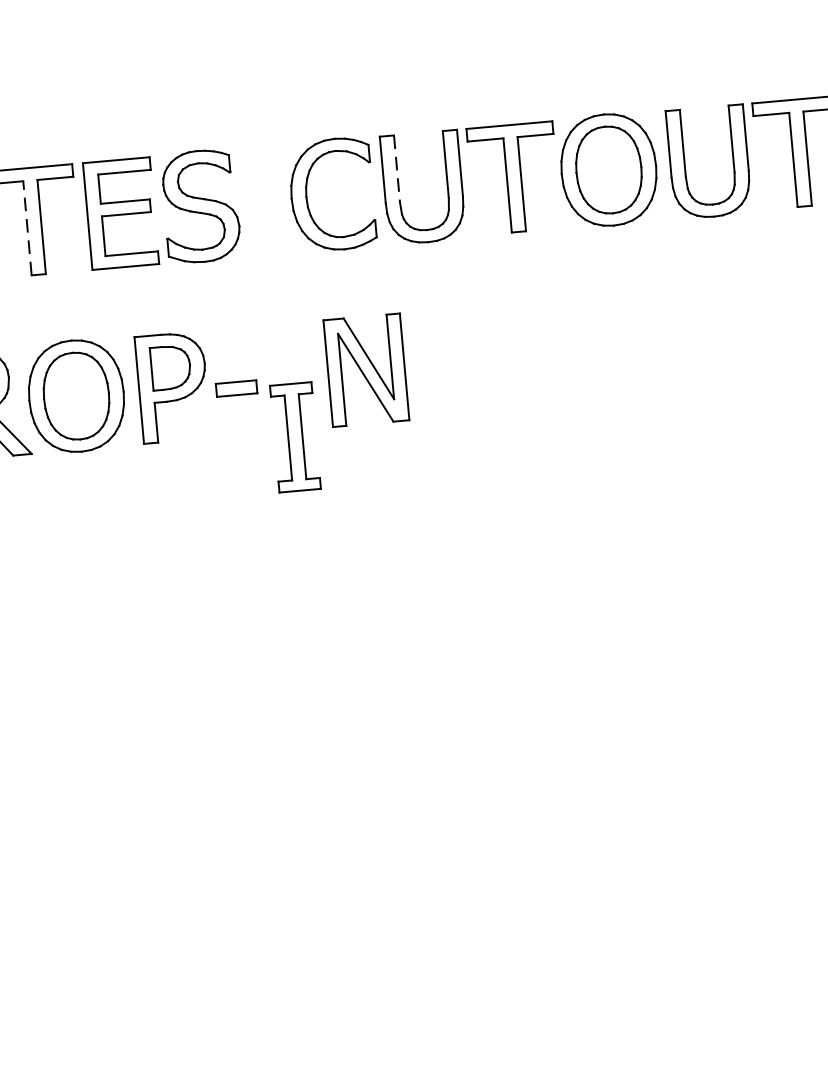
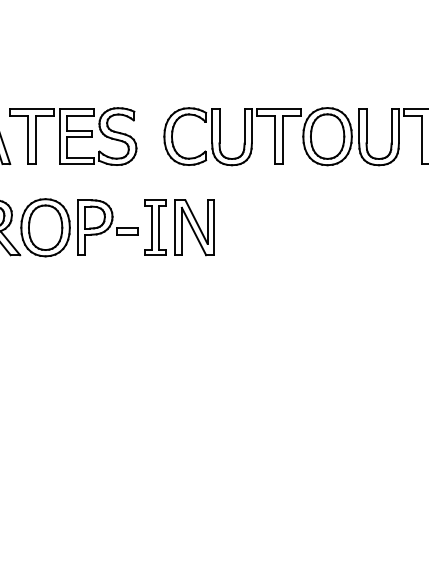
line: (397, 169) -> (219, 126), dashed -> solid
line: (27, 227) -> (28, 139), dashed -> solid
part: (295, 436) -> (155, 227), moved

